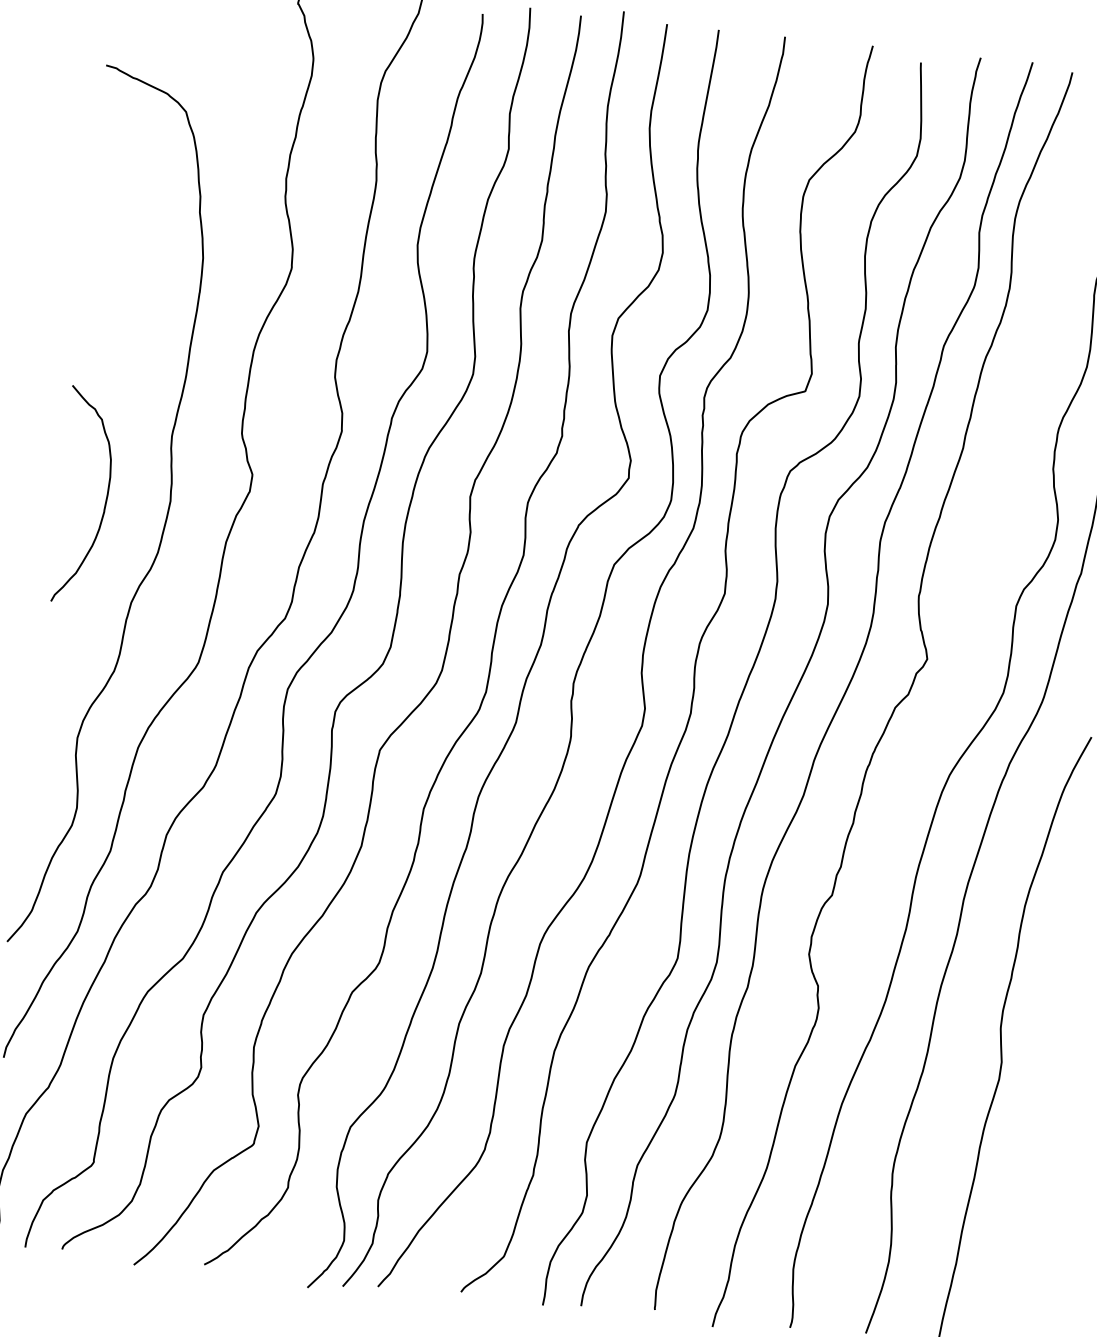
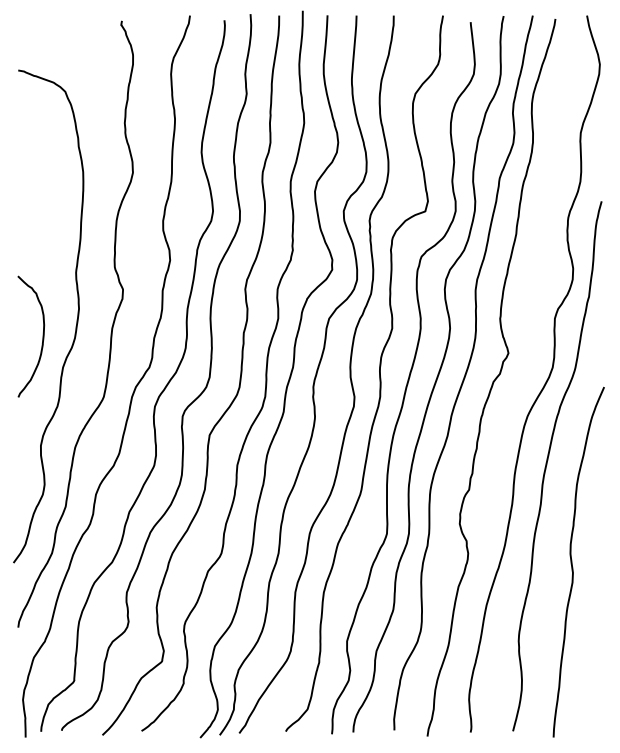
curve: (105, 497) -> (42, 336), moved

